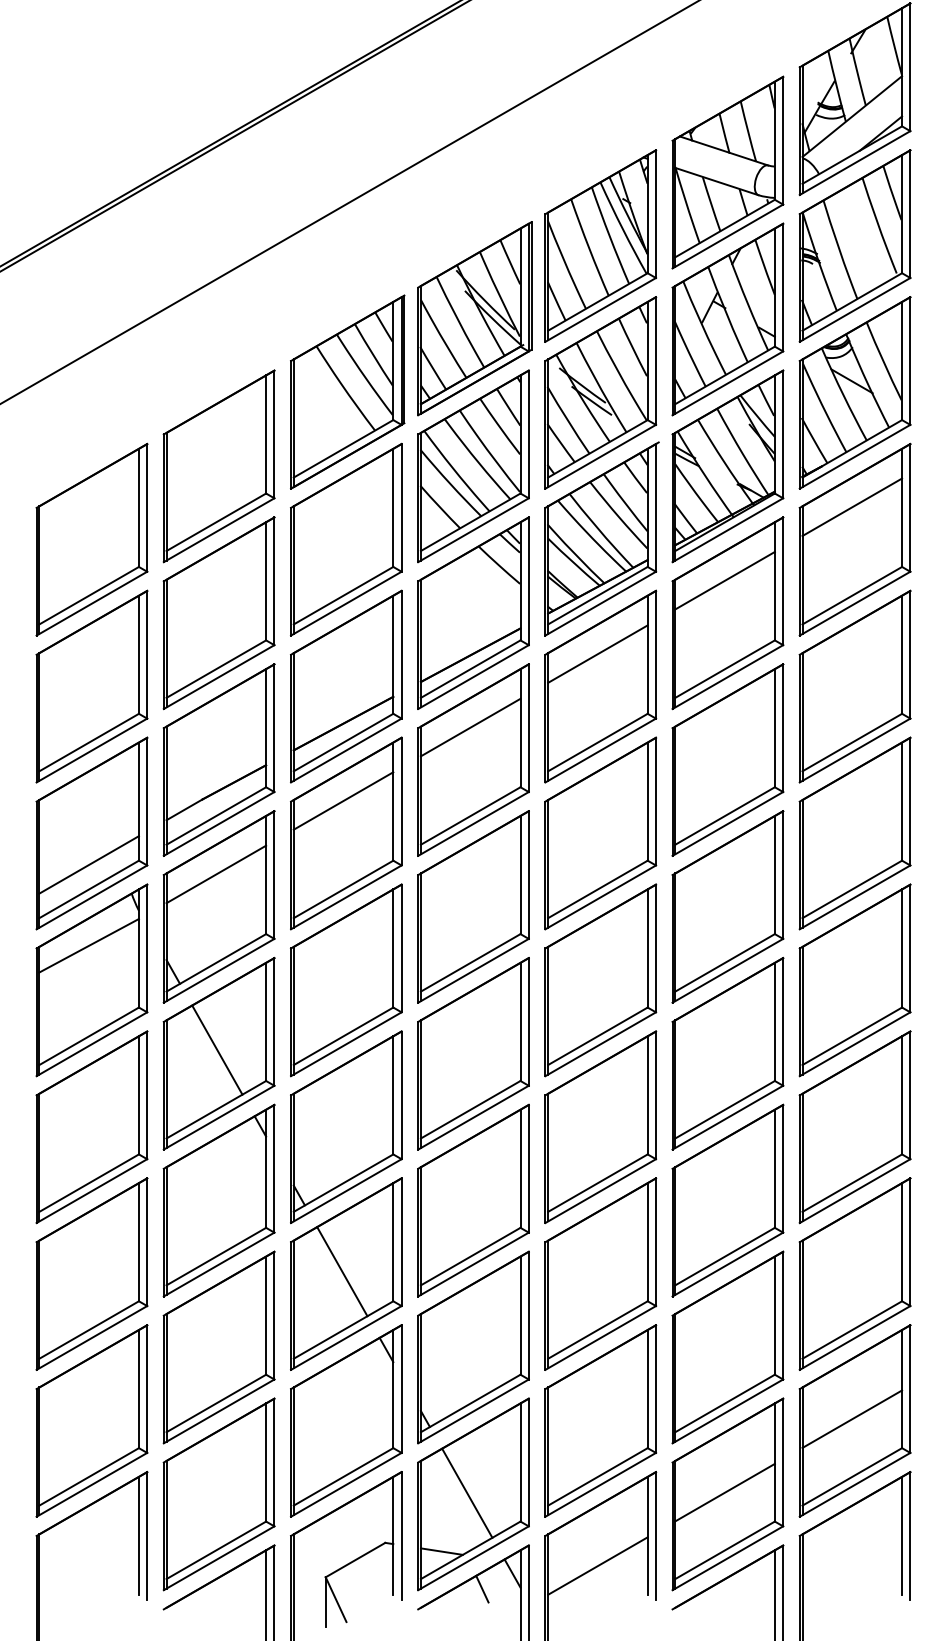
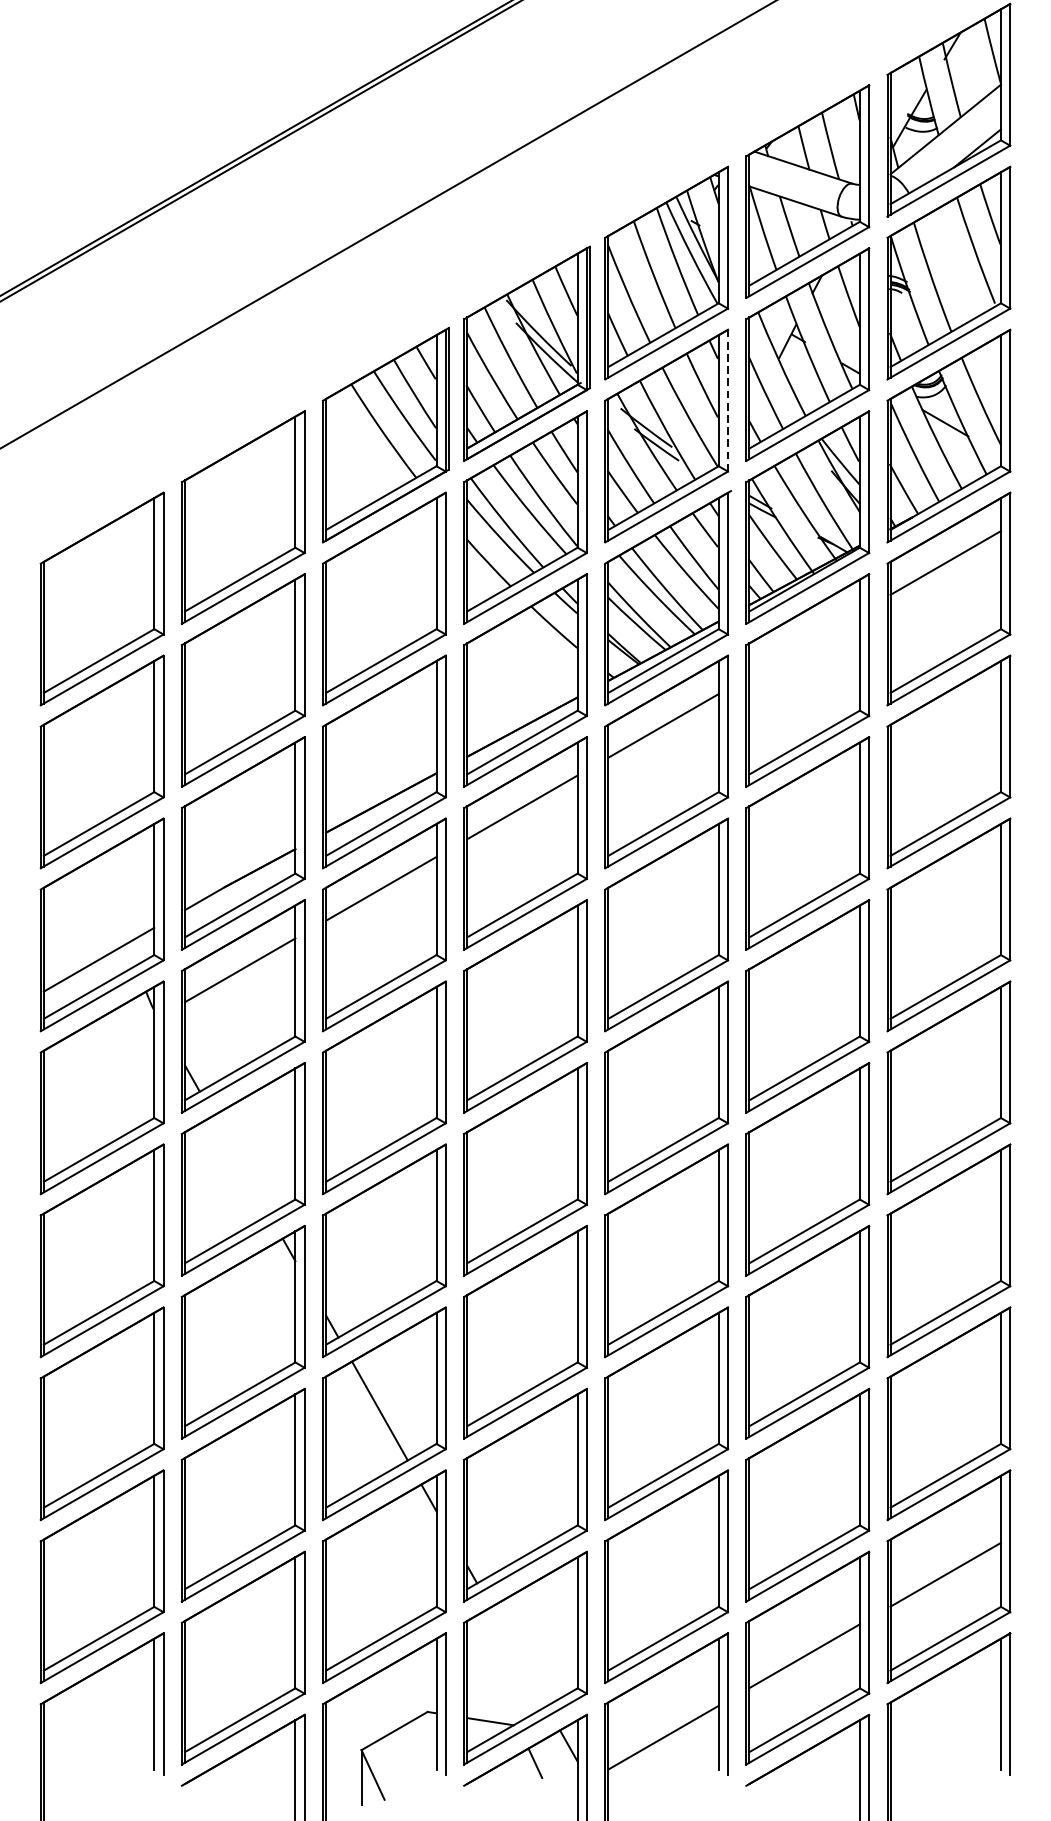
line: (655, 361) -> (727, 401), solid -> dashed
line: (724, 580) -> (803, 644), removed
line: (88, 945) -> (98, 1049), removed
line: (217, 1049) -> (241, 1164), removed
line: (467, 1492) -> (518, 1656), removed

